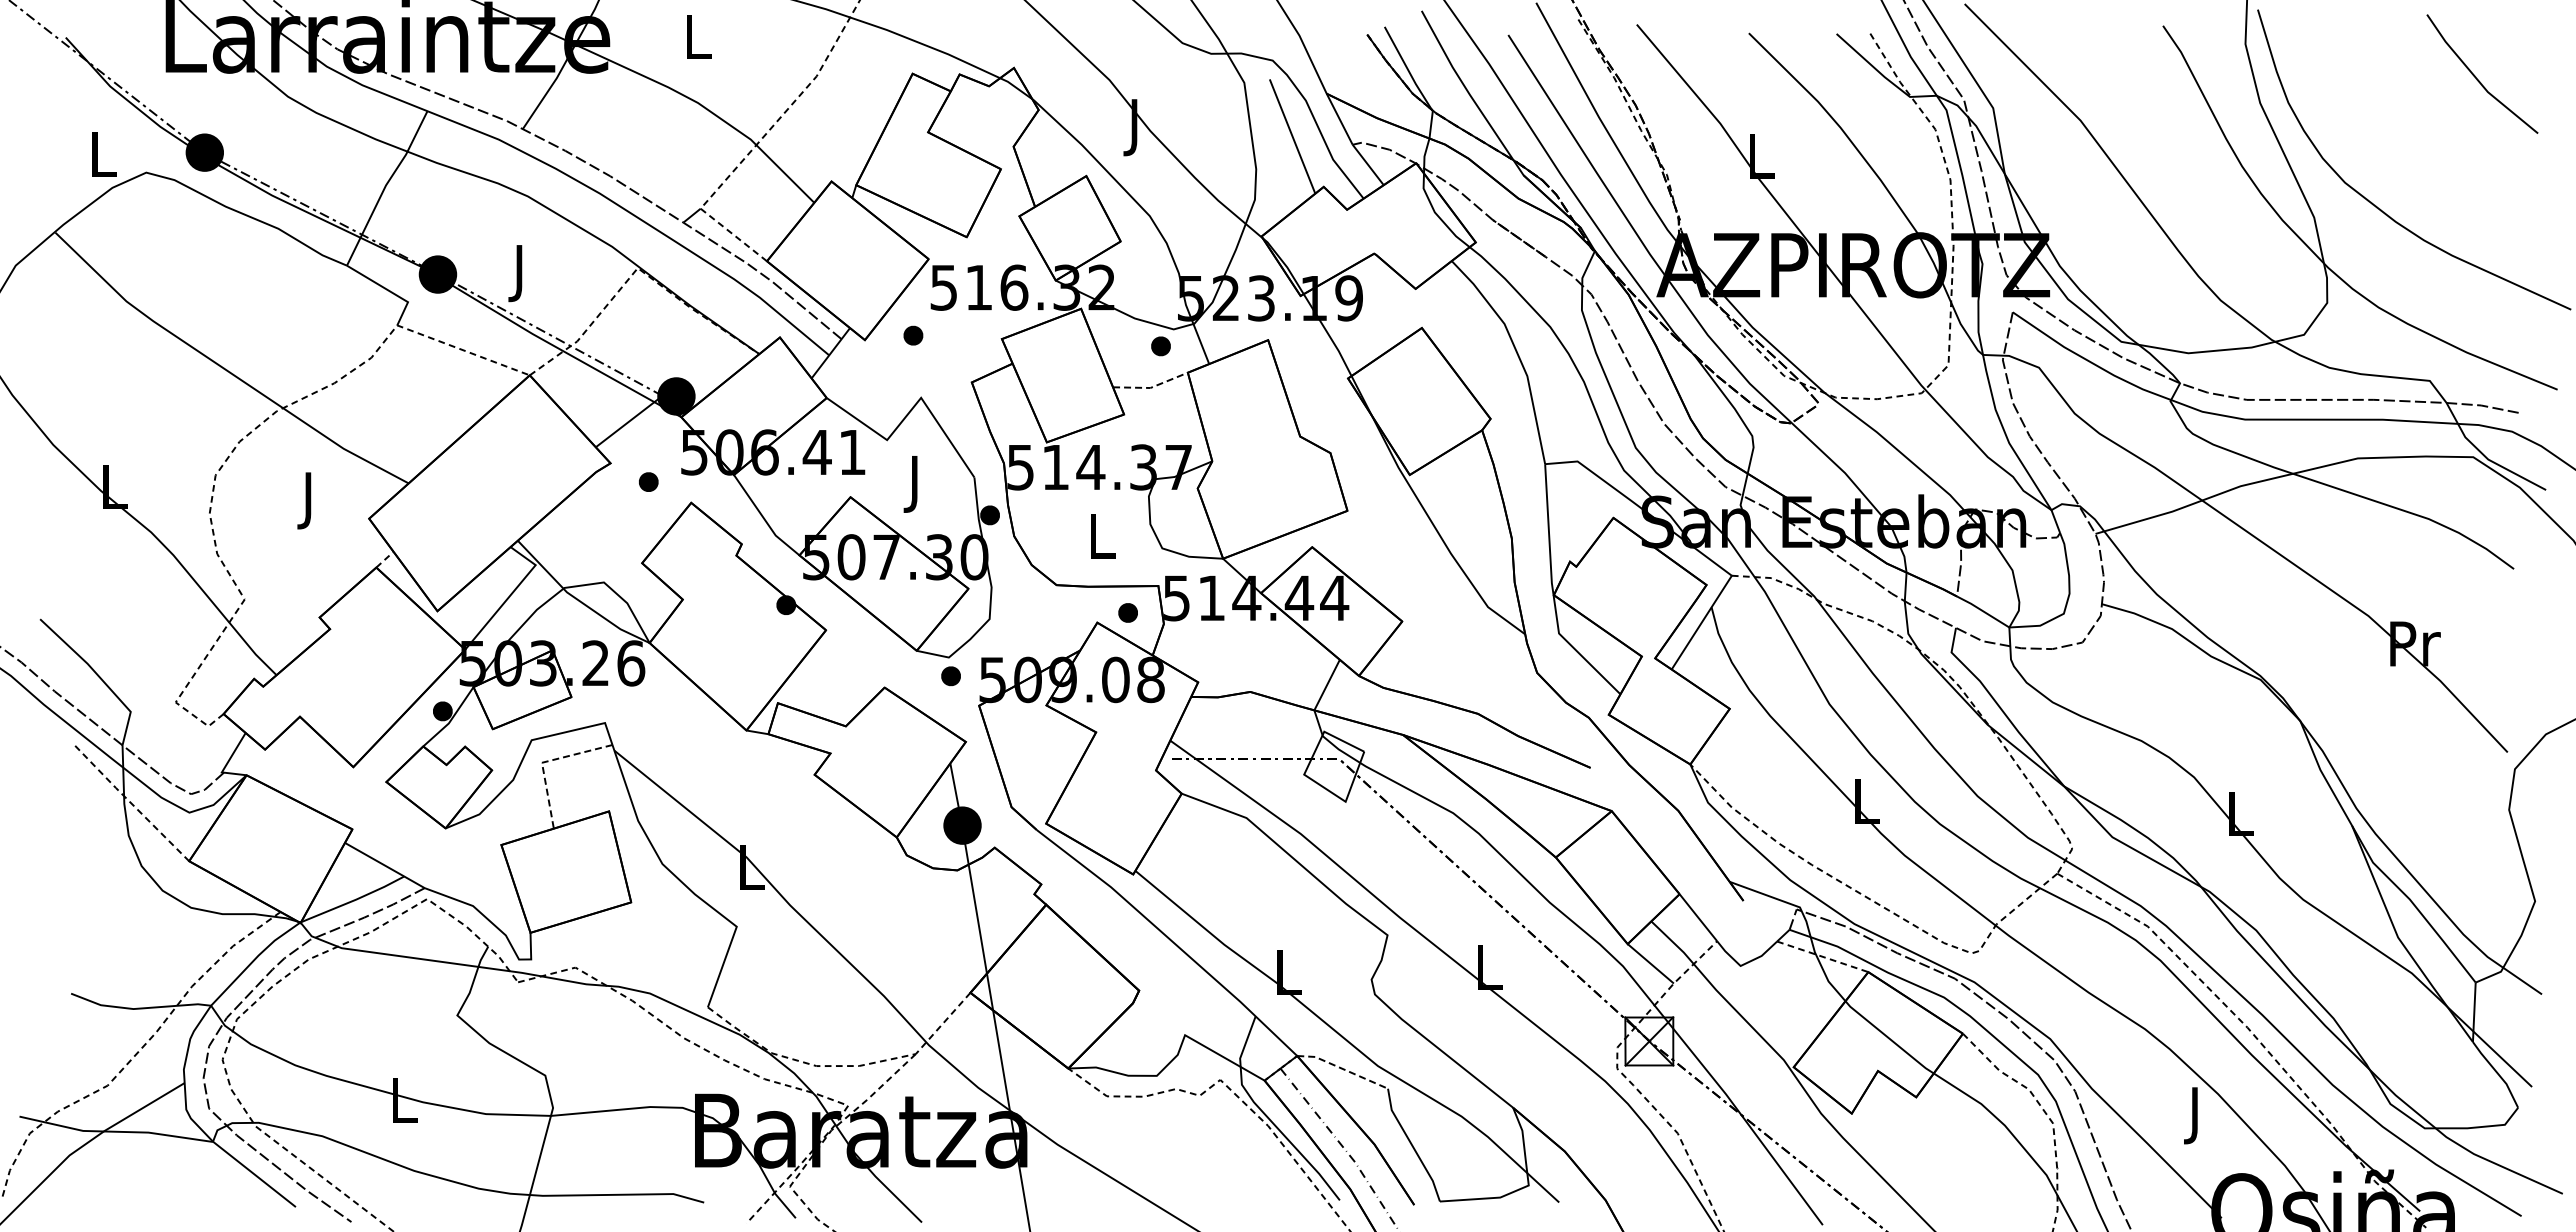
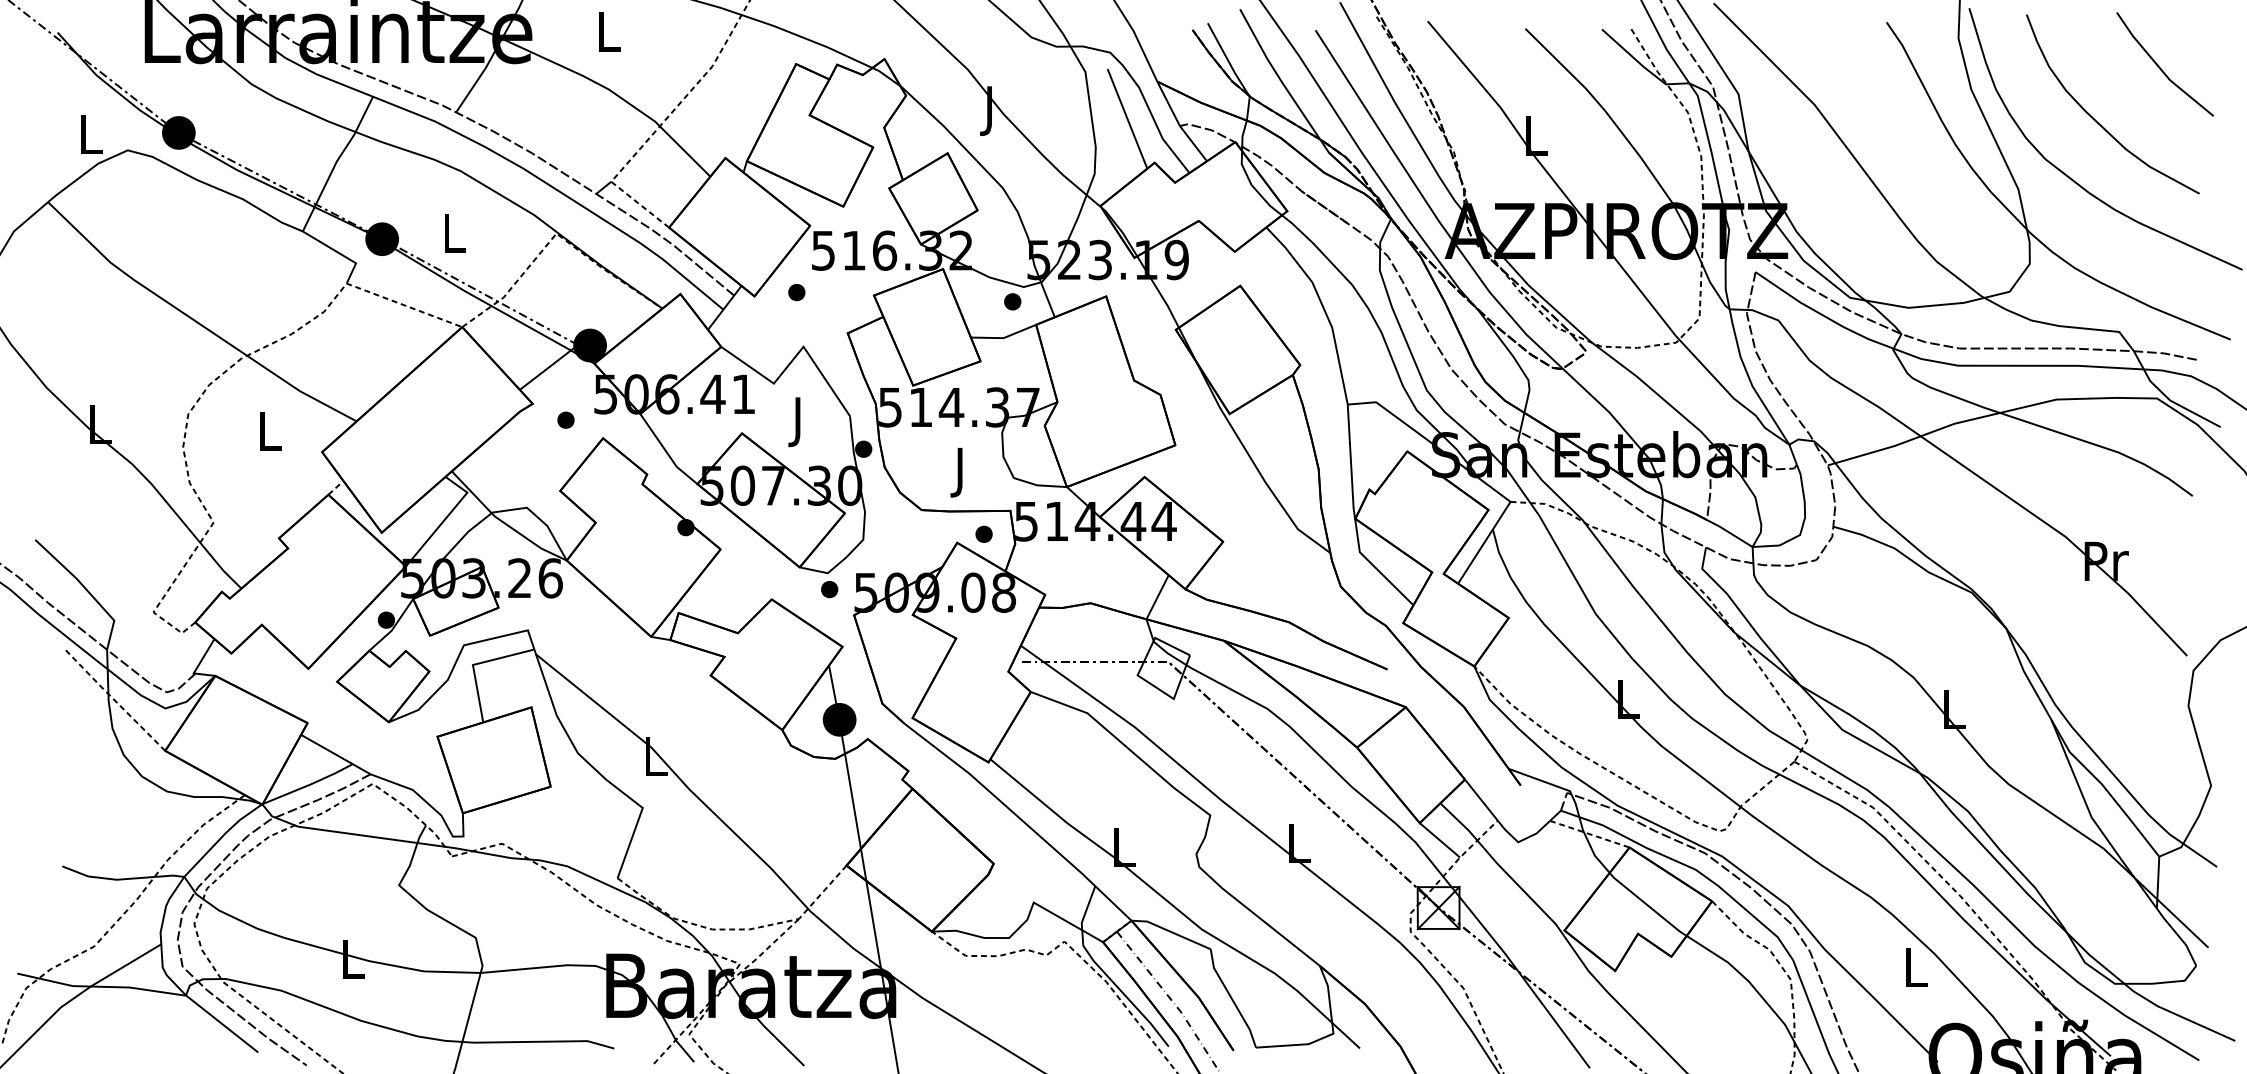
curve: (2406, 140) -> (2098, 122), added
text: (521, 273) -> (455, 238), J -> L
line: (1151, 387) -> (1004, 337), dashed -> solid
text: (309, 500) -> (270, 436), J -> L
text: (1102, 541) -> (961, 472), L -> J
line: (543, 762) -> (474, 664), dashed -> solid
line: (1342, 1068) -> (1171, 931), dashed -> solid
text: (2196, 1115) -> (1915, 972), J -> L

